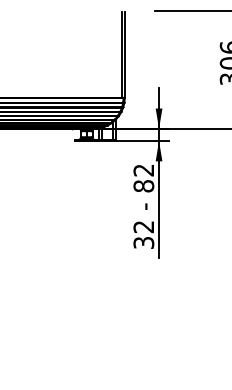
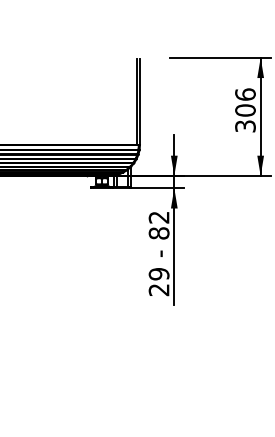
text: (143, 235) -> (158, 282), 32 -> 29

